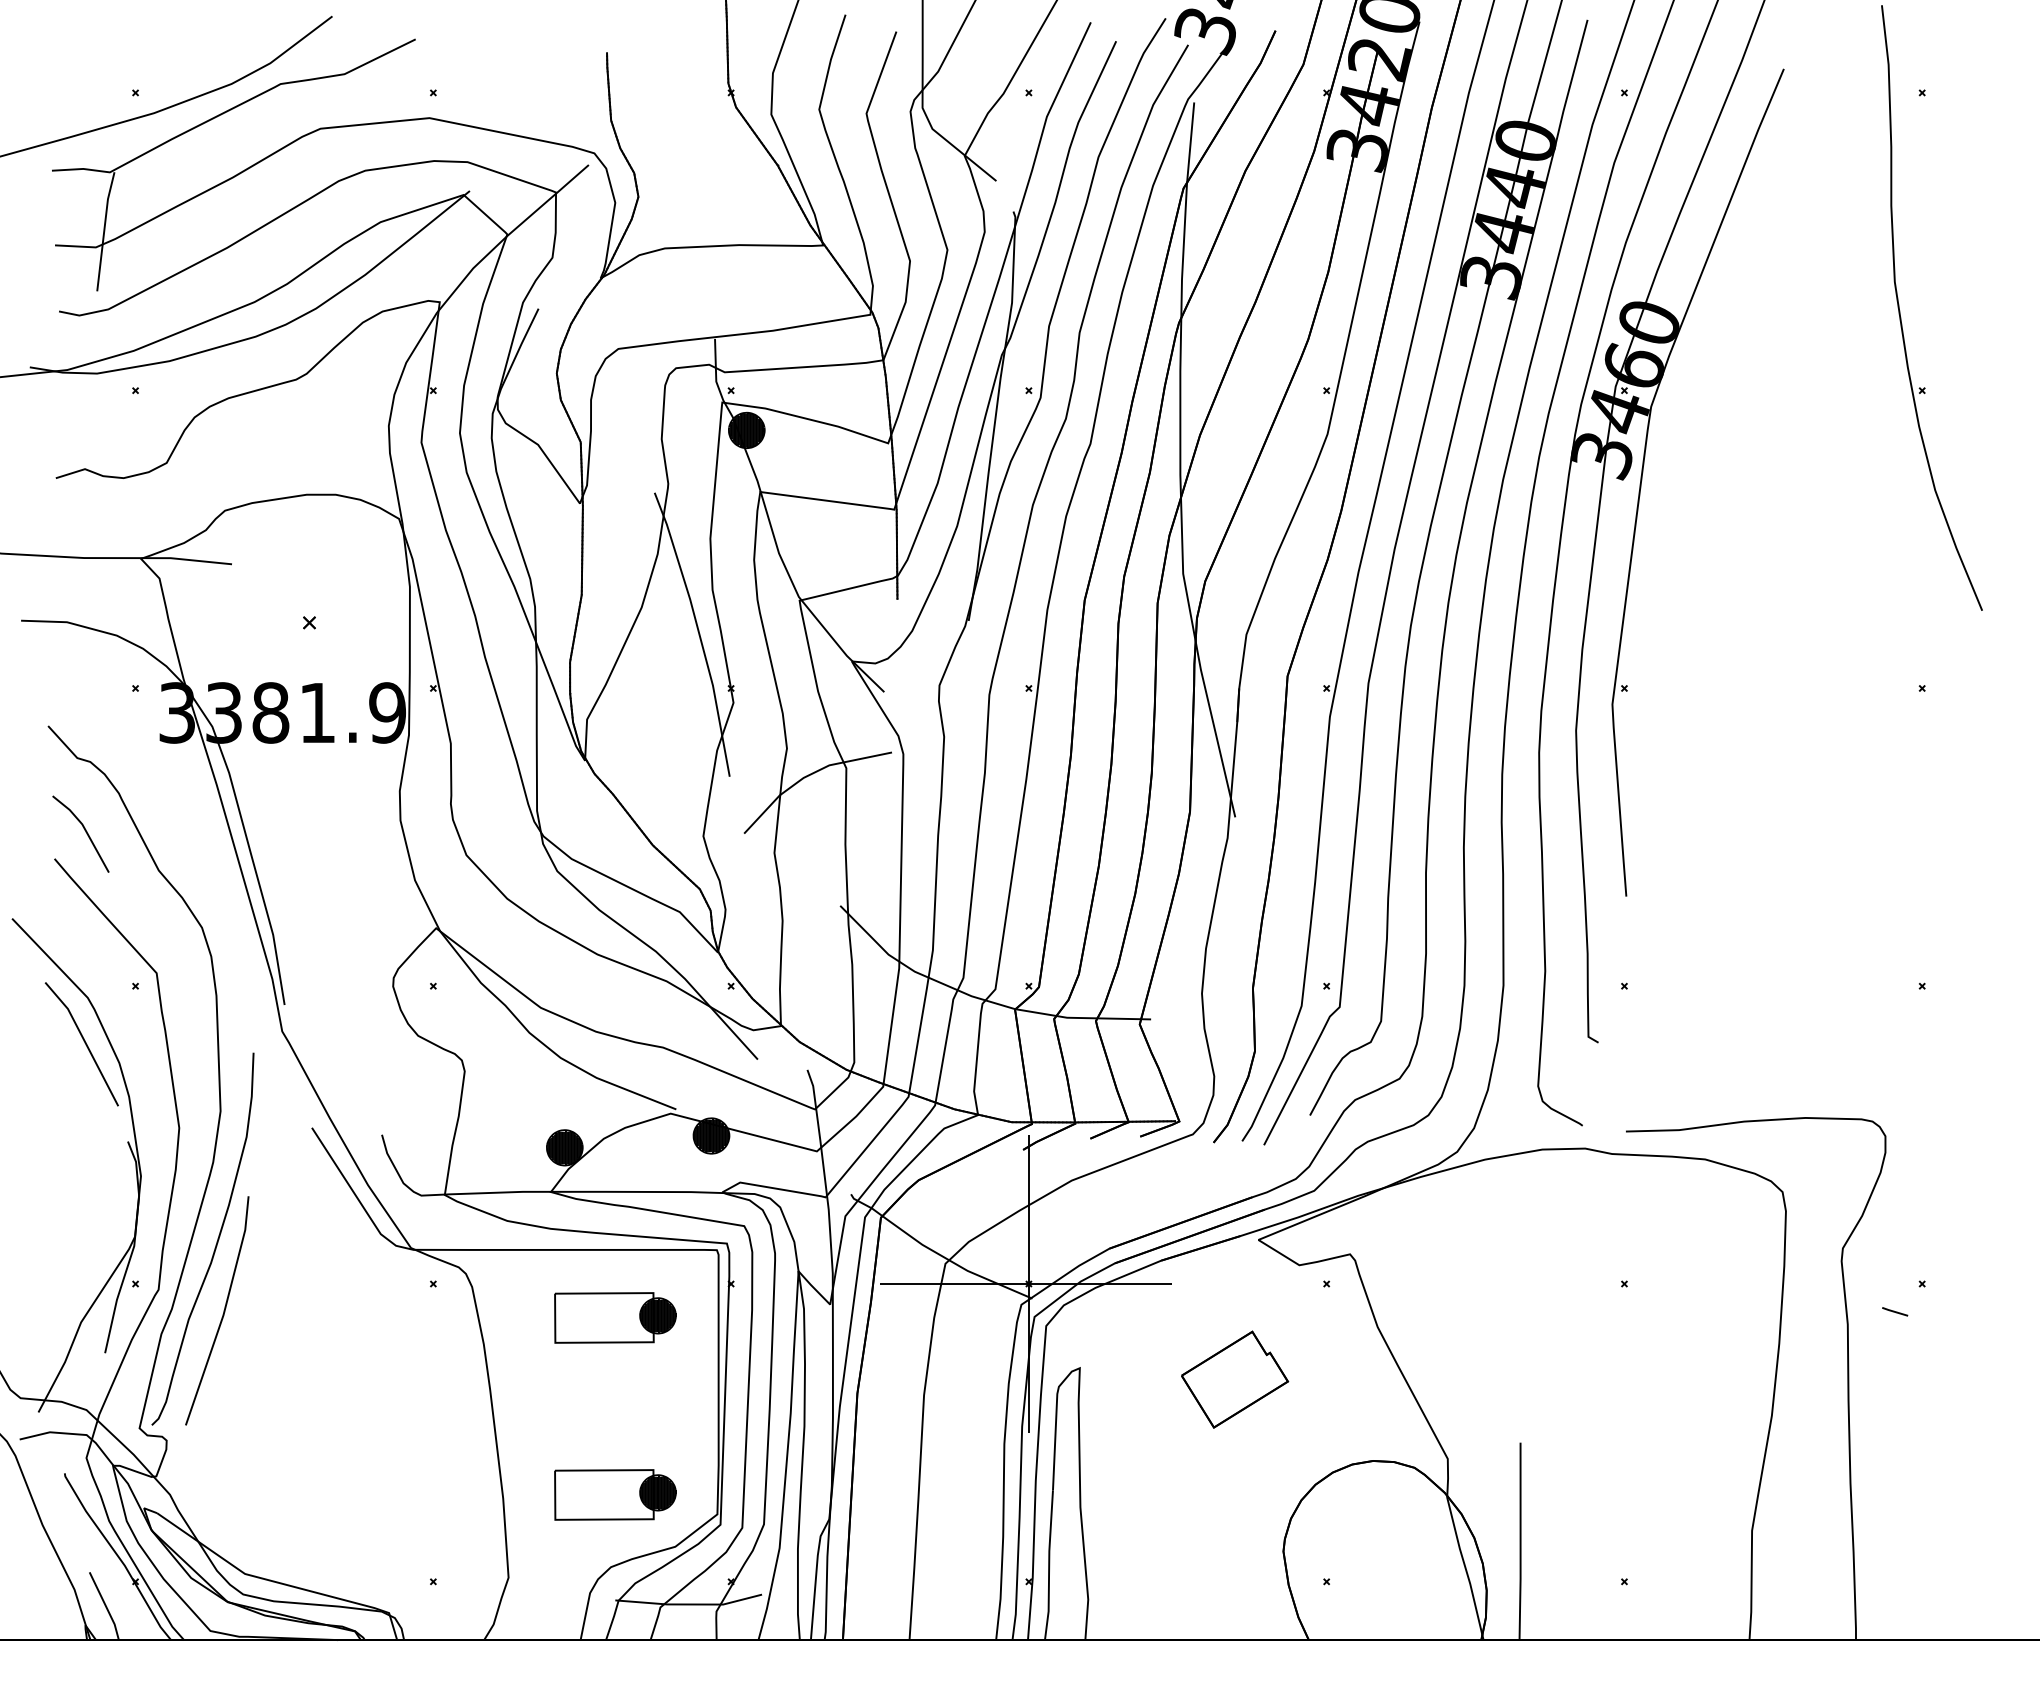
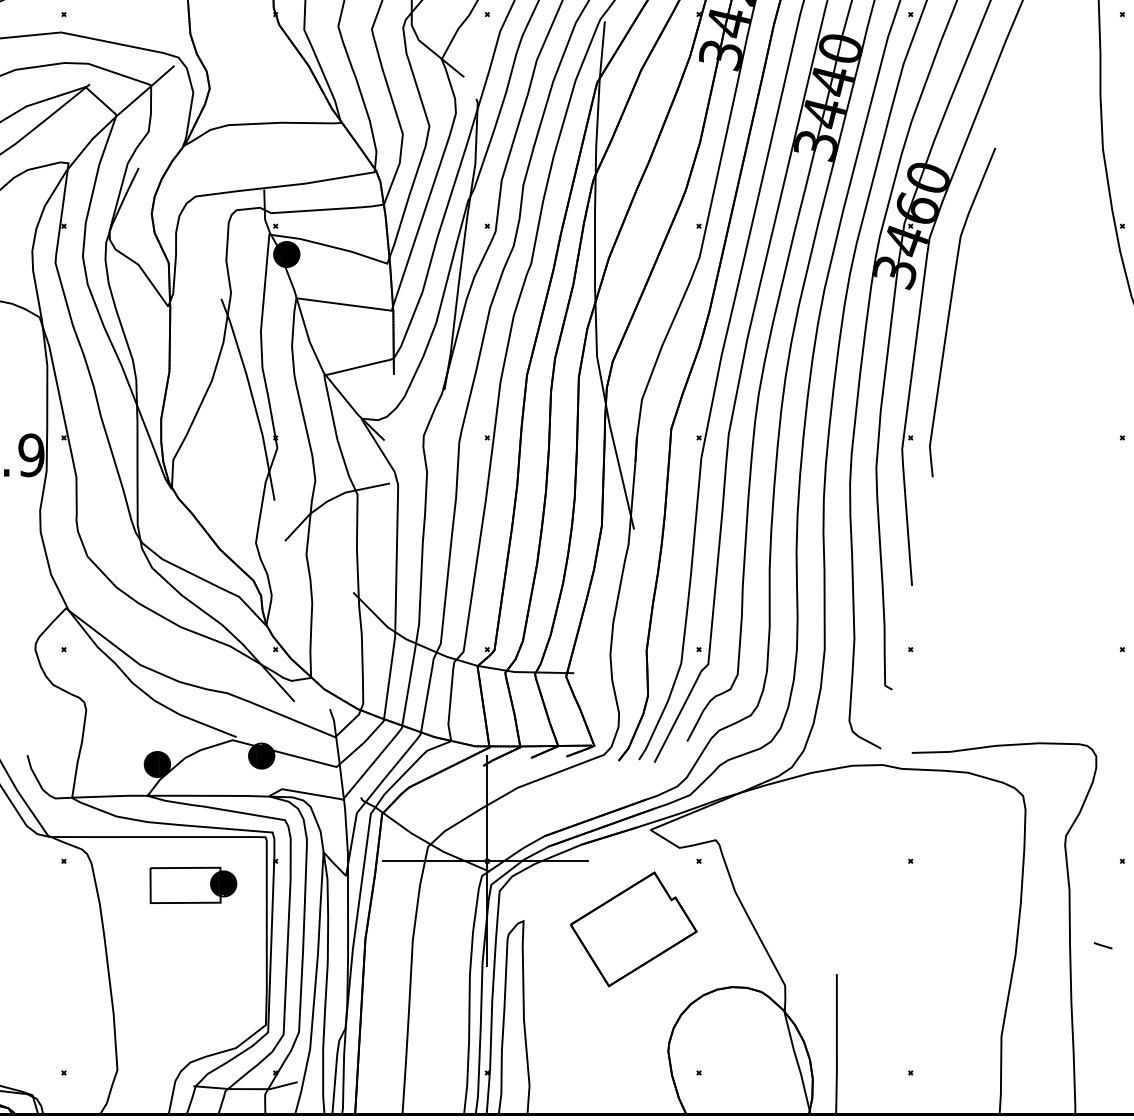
curve: (1680, 507) -> (950, 309), added
line: (1895, 1311) -> (1103, 945), moved
part: (1234, 1379) -> (633, 929), size x1.67
part: (615, 1494) -> (193, 1010), removed

